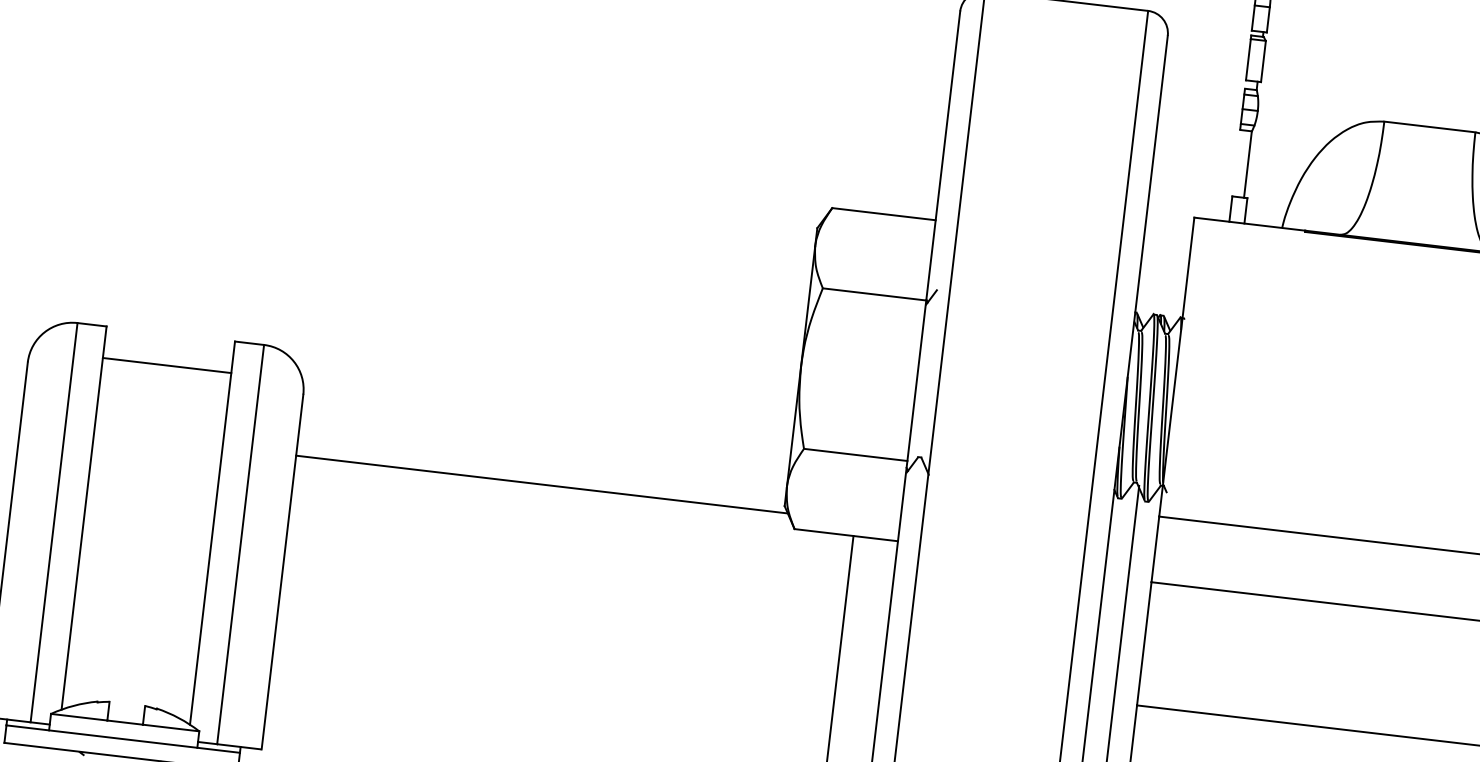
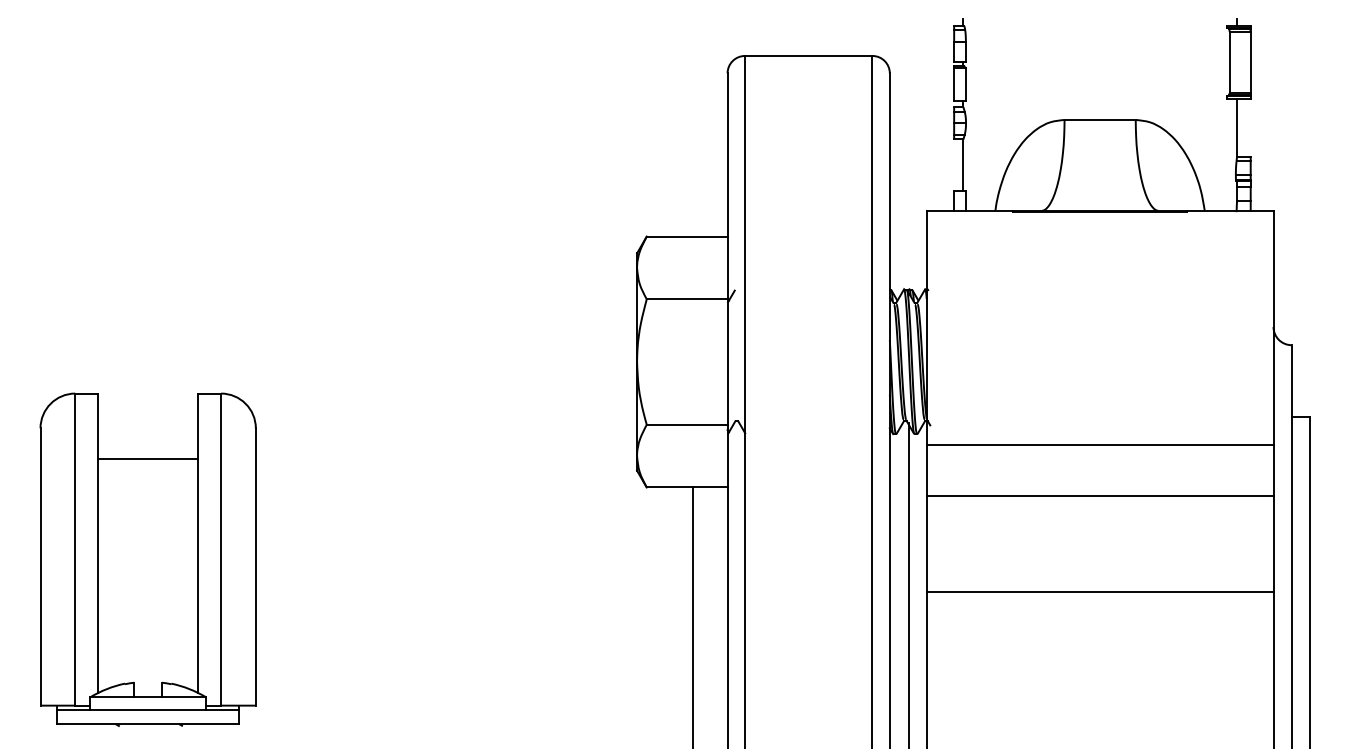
line: (167, 365) -> (148, 459), moved
line: (541, 485) -> (447, 476), removed

